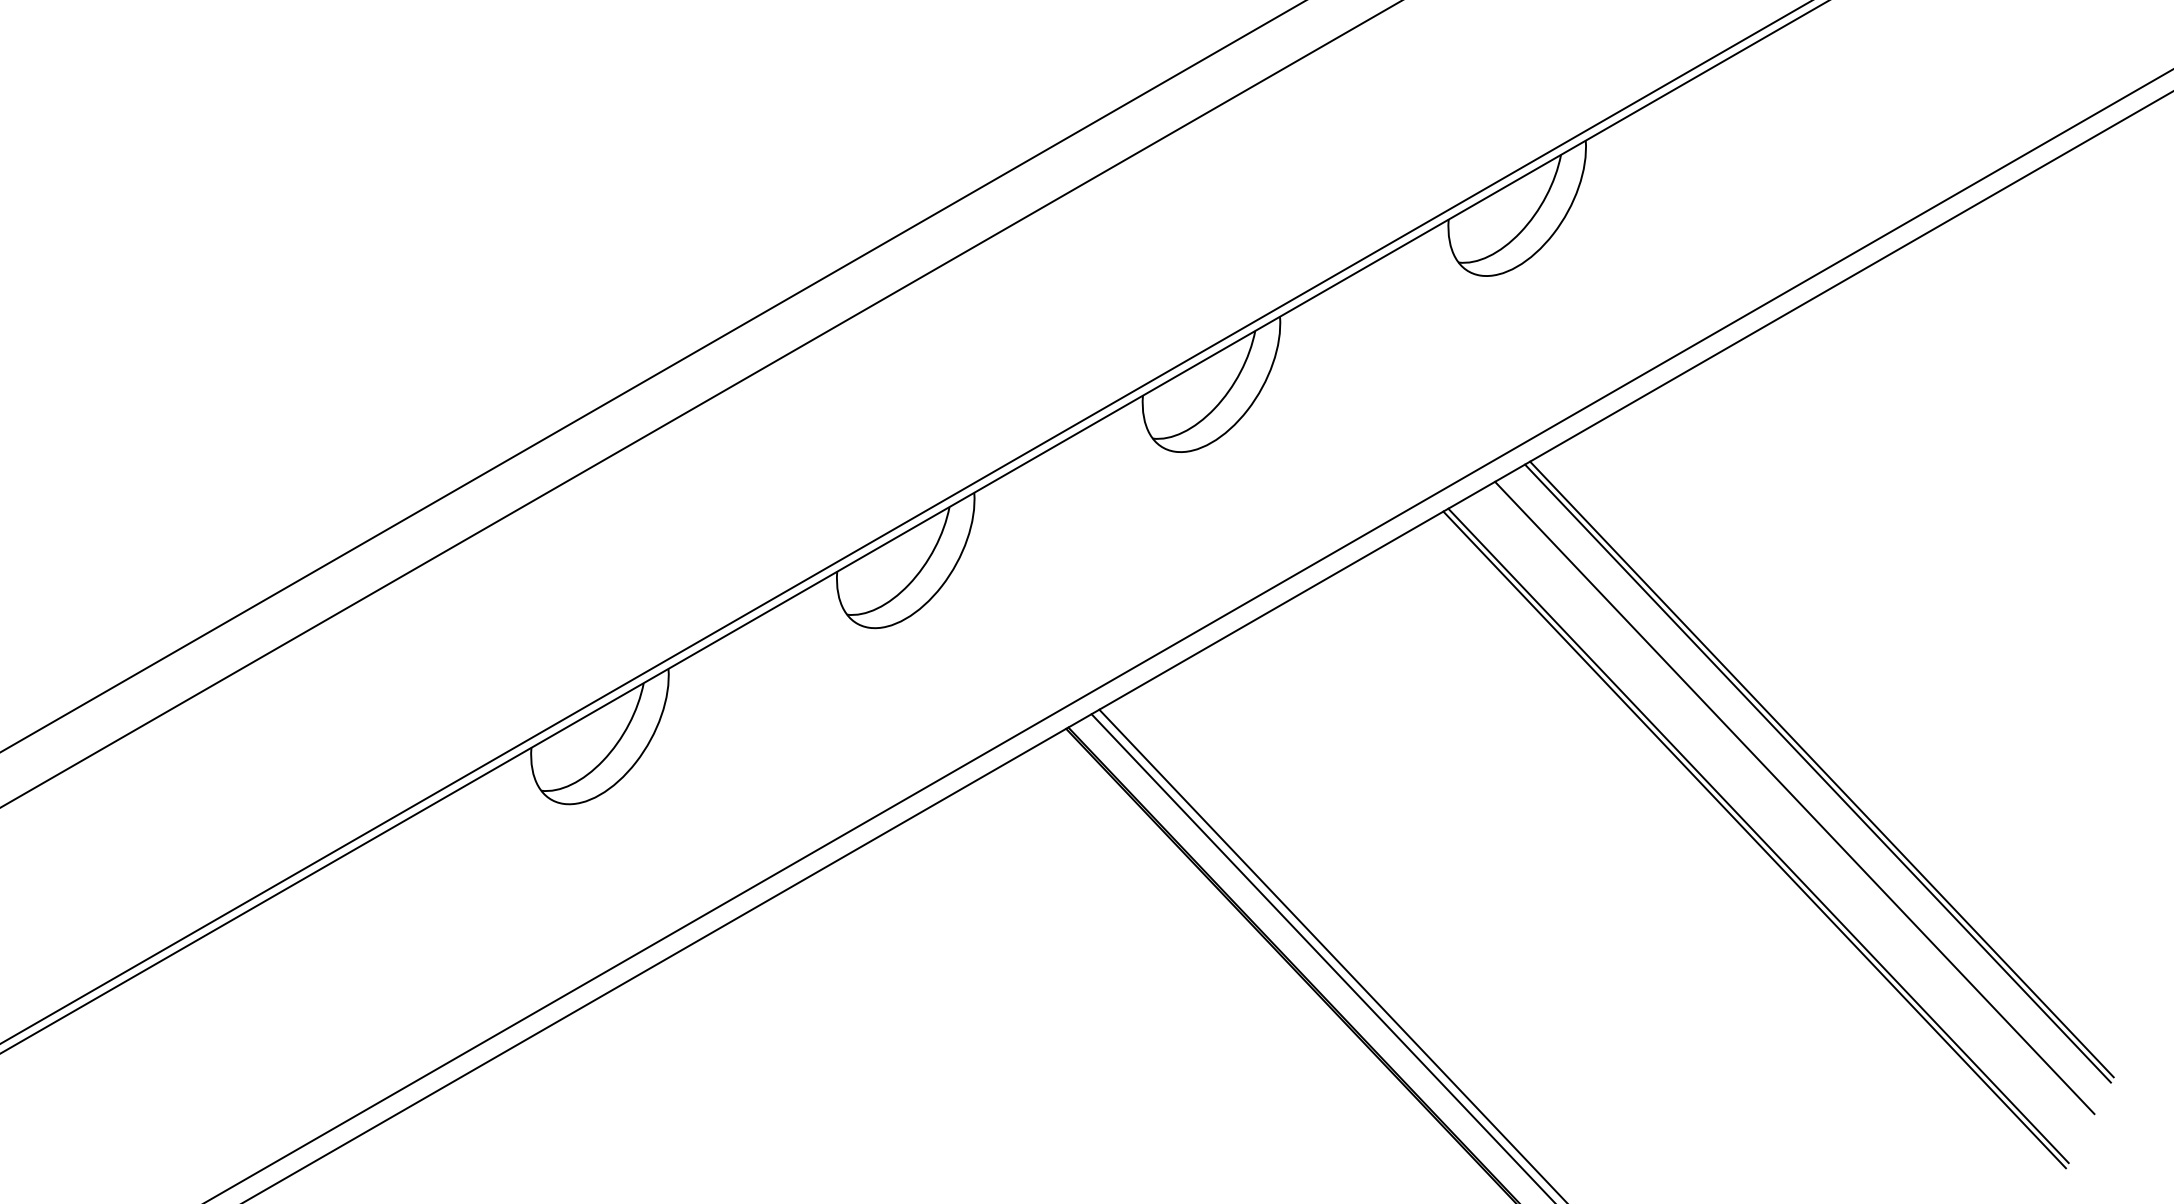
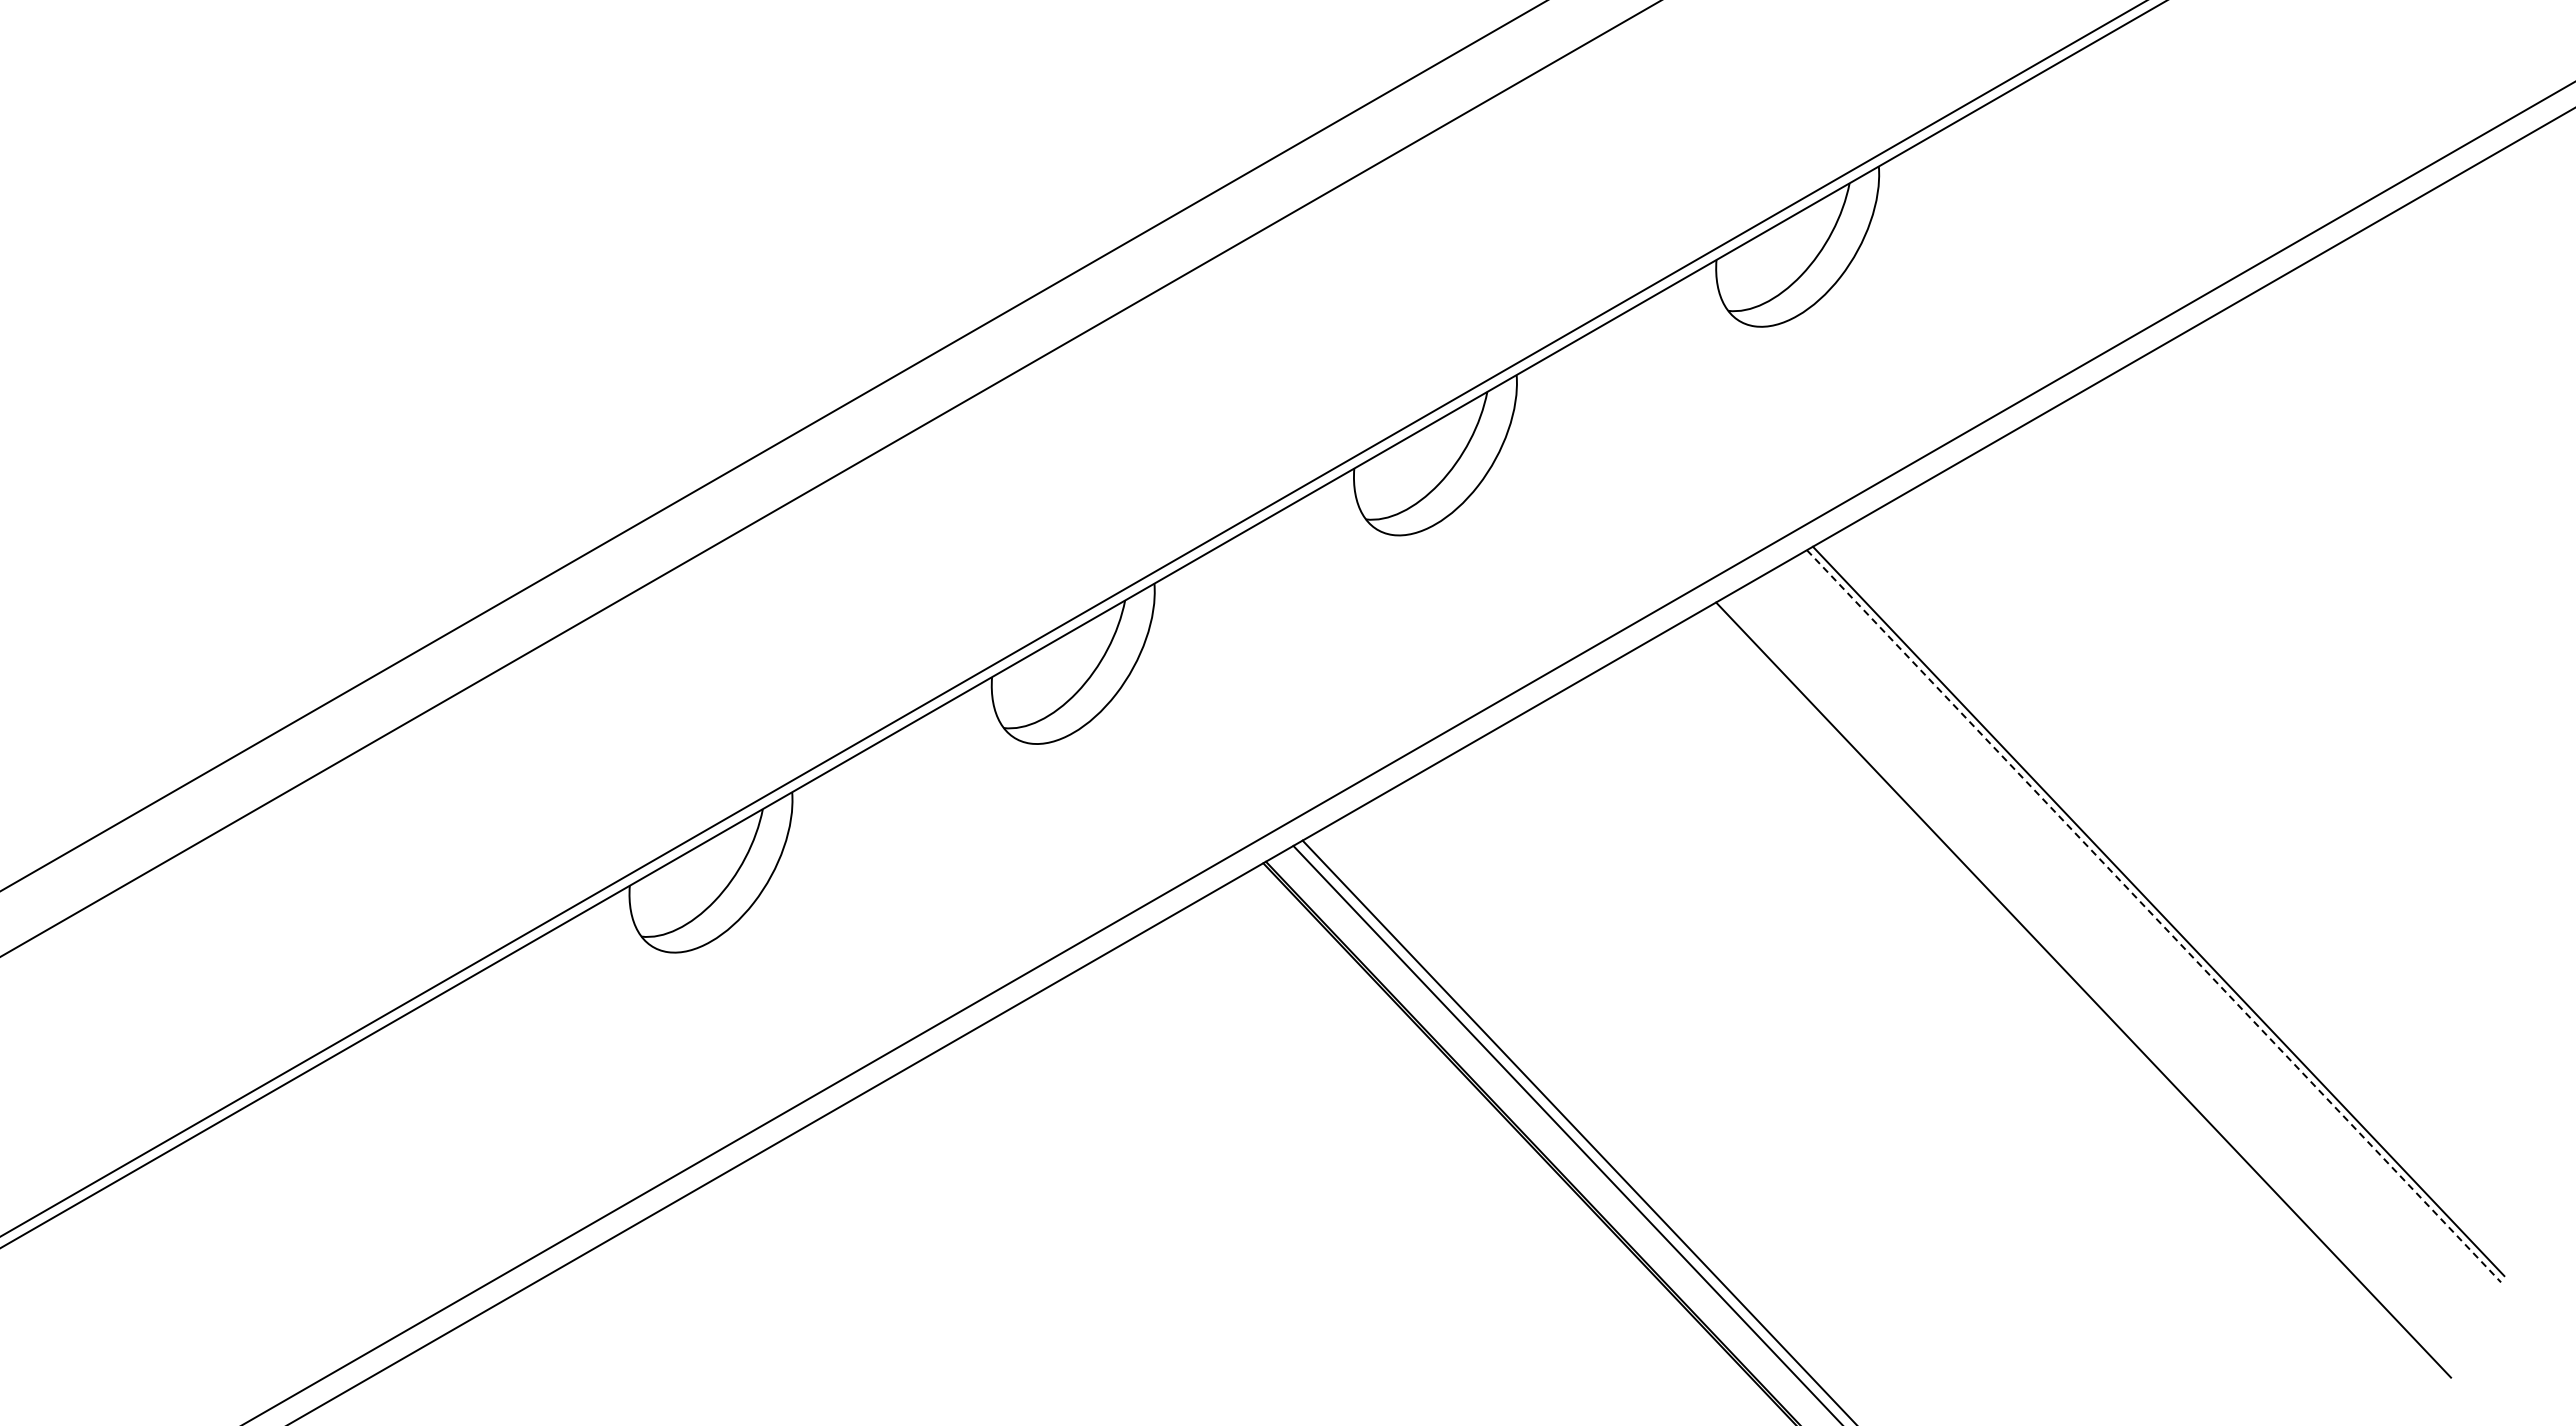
line: (1818, 773) -> (2154, 916), solid -> dashed
line: (1794, 797) -> (2126, 944), removed
line: (1754, 839) -> (2078, 994), removed

